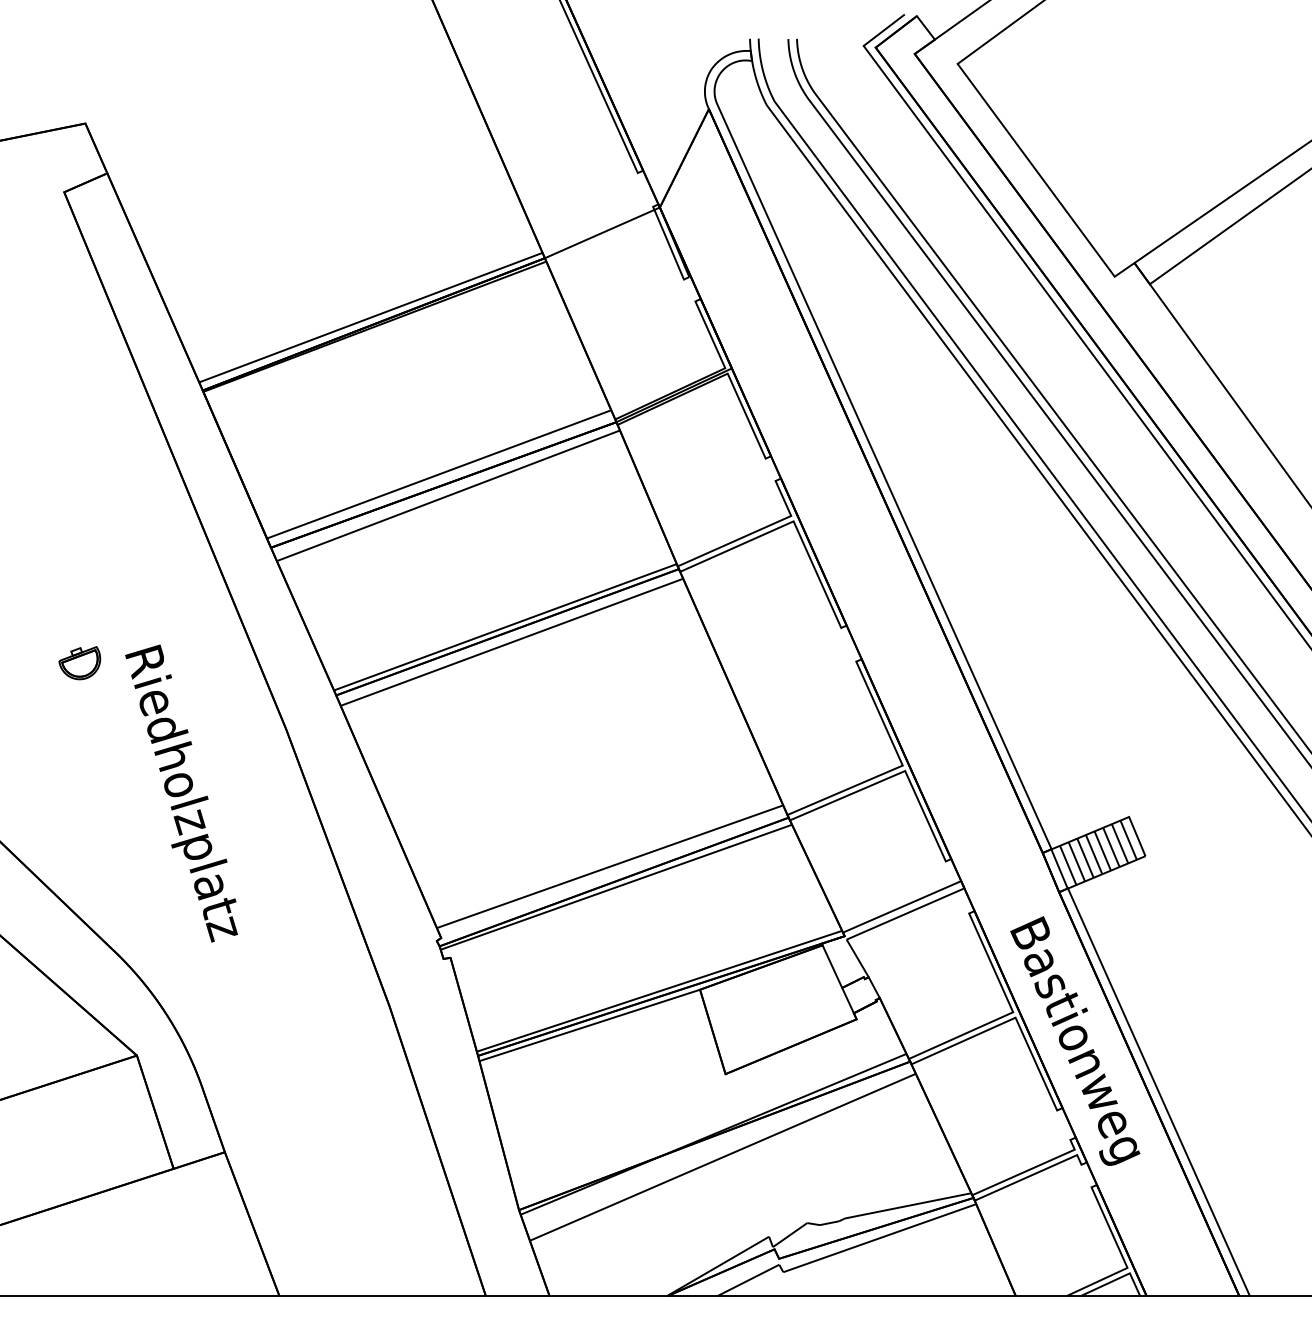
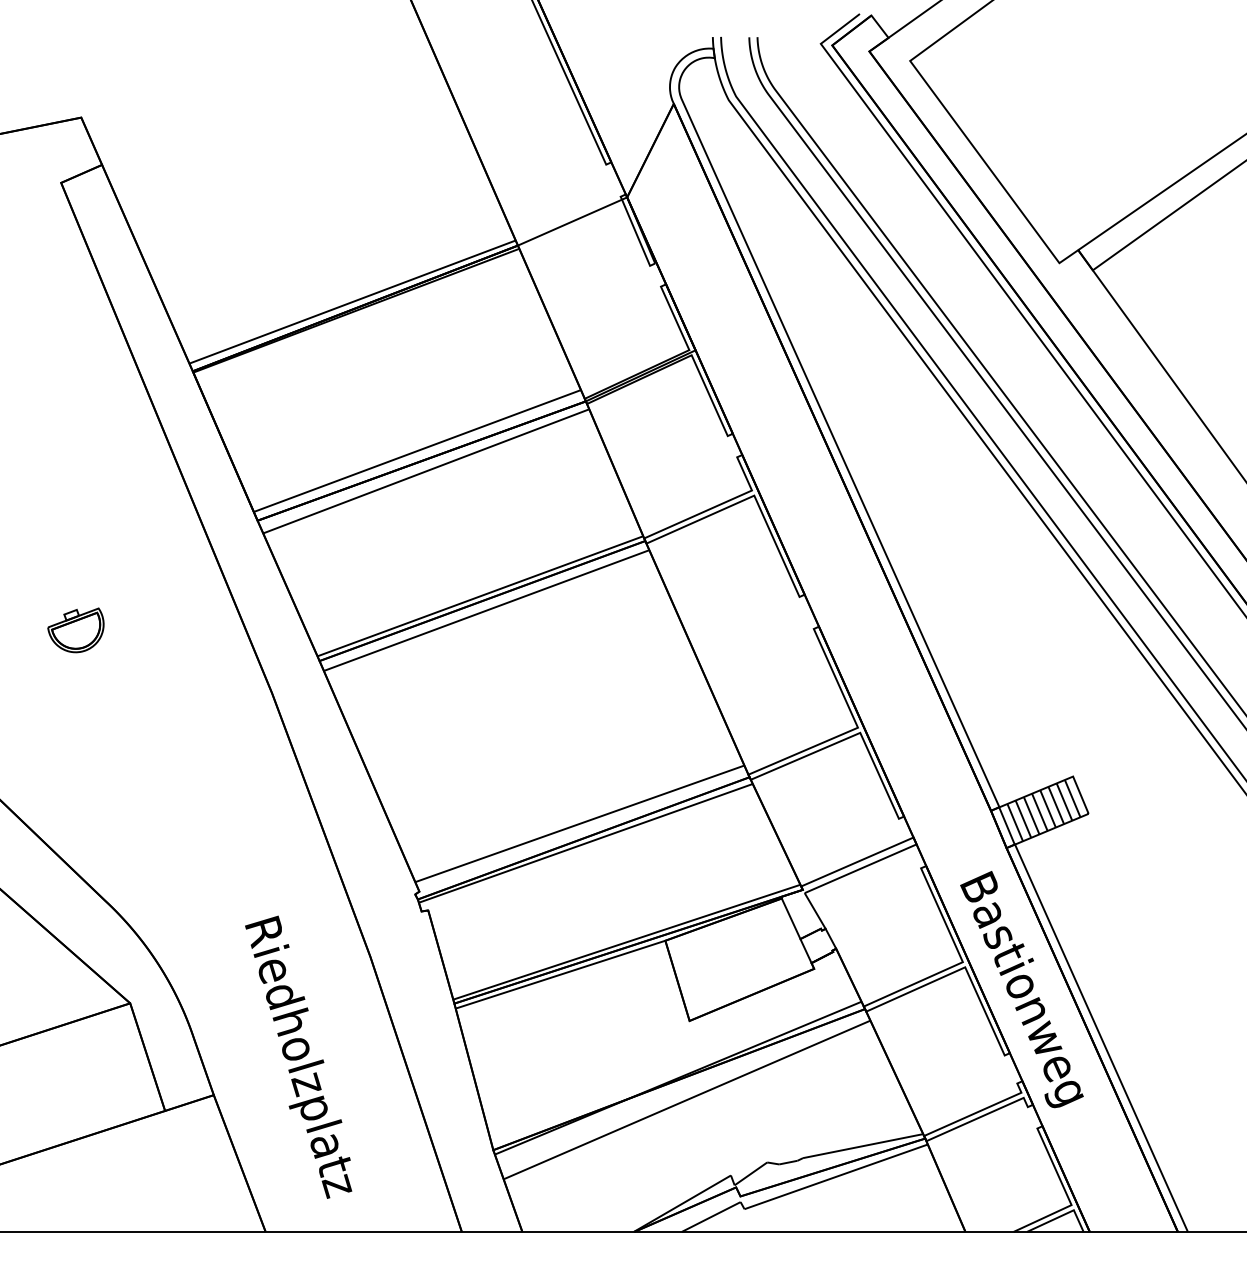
part: (79, 663) -> (75, 630), size x1.43
text: (181, 792) -> (298, 1056), moved

